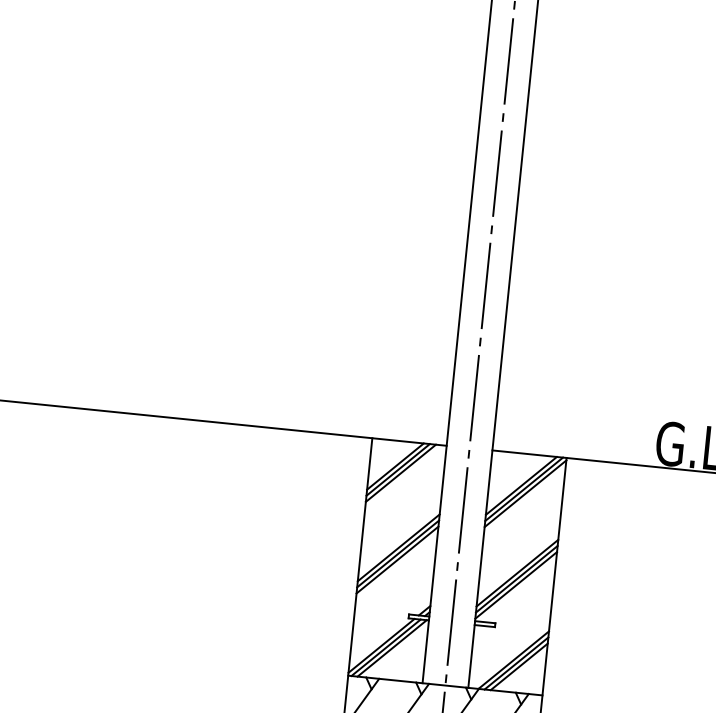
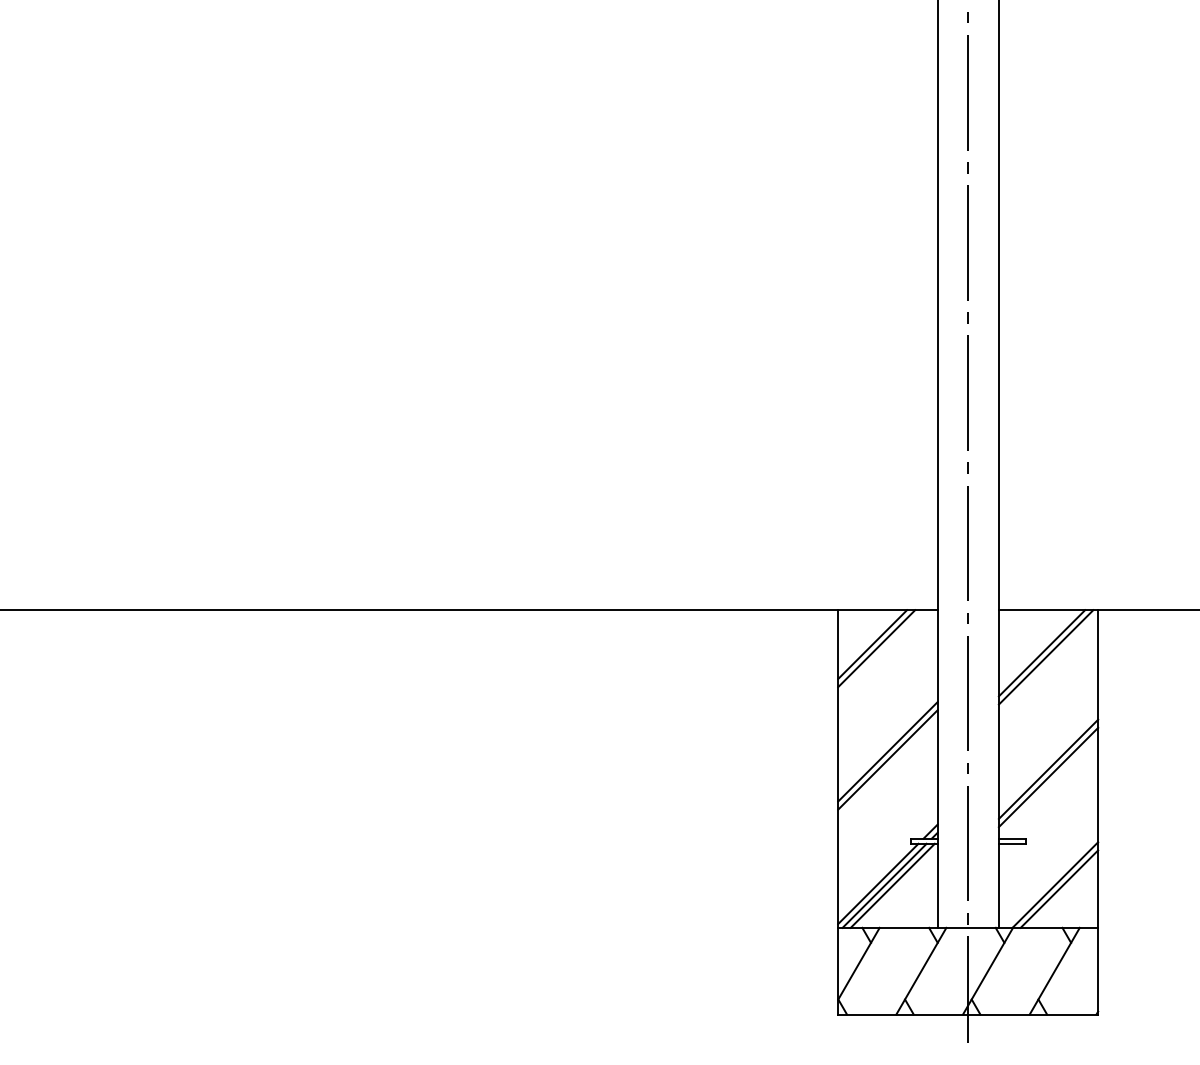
line: (400, 473) -> (880, 652), removed
line: (525, 493) -> (1048, 662), removed
line: (397, 559) -> (887, 767), removed
line: (516, 585) -> (1048, 785), removed
line: (519, 666) -> (1063, 892), removed

